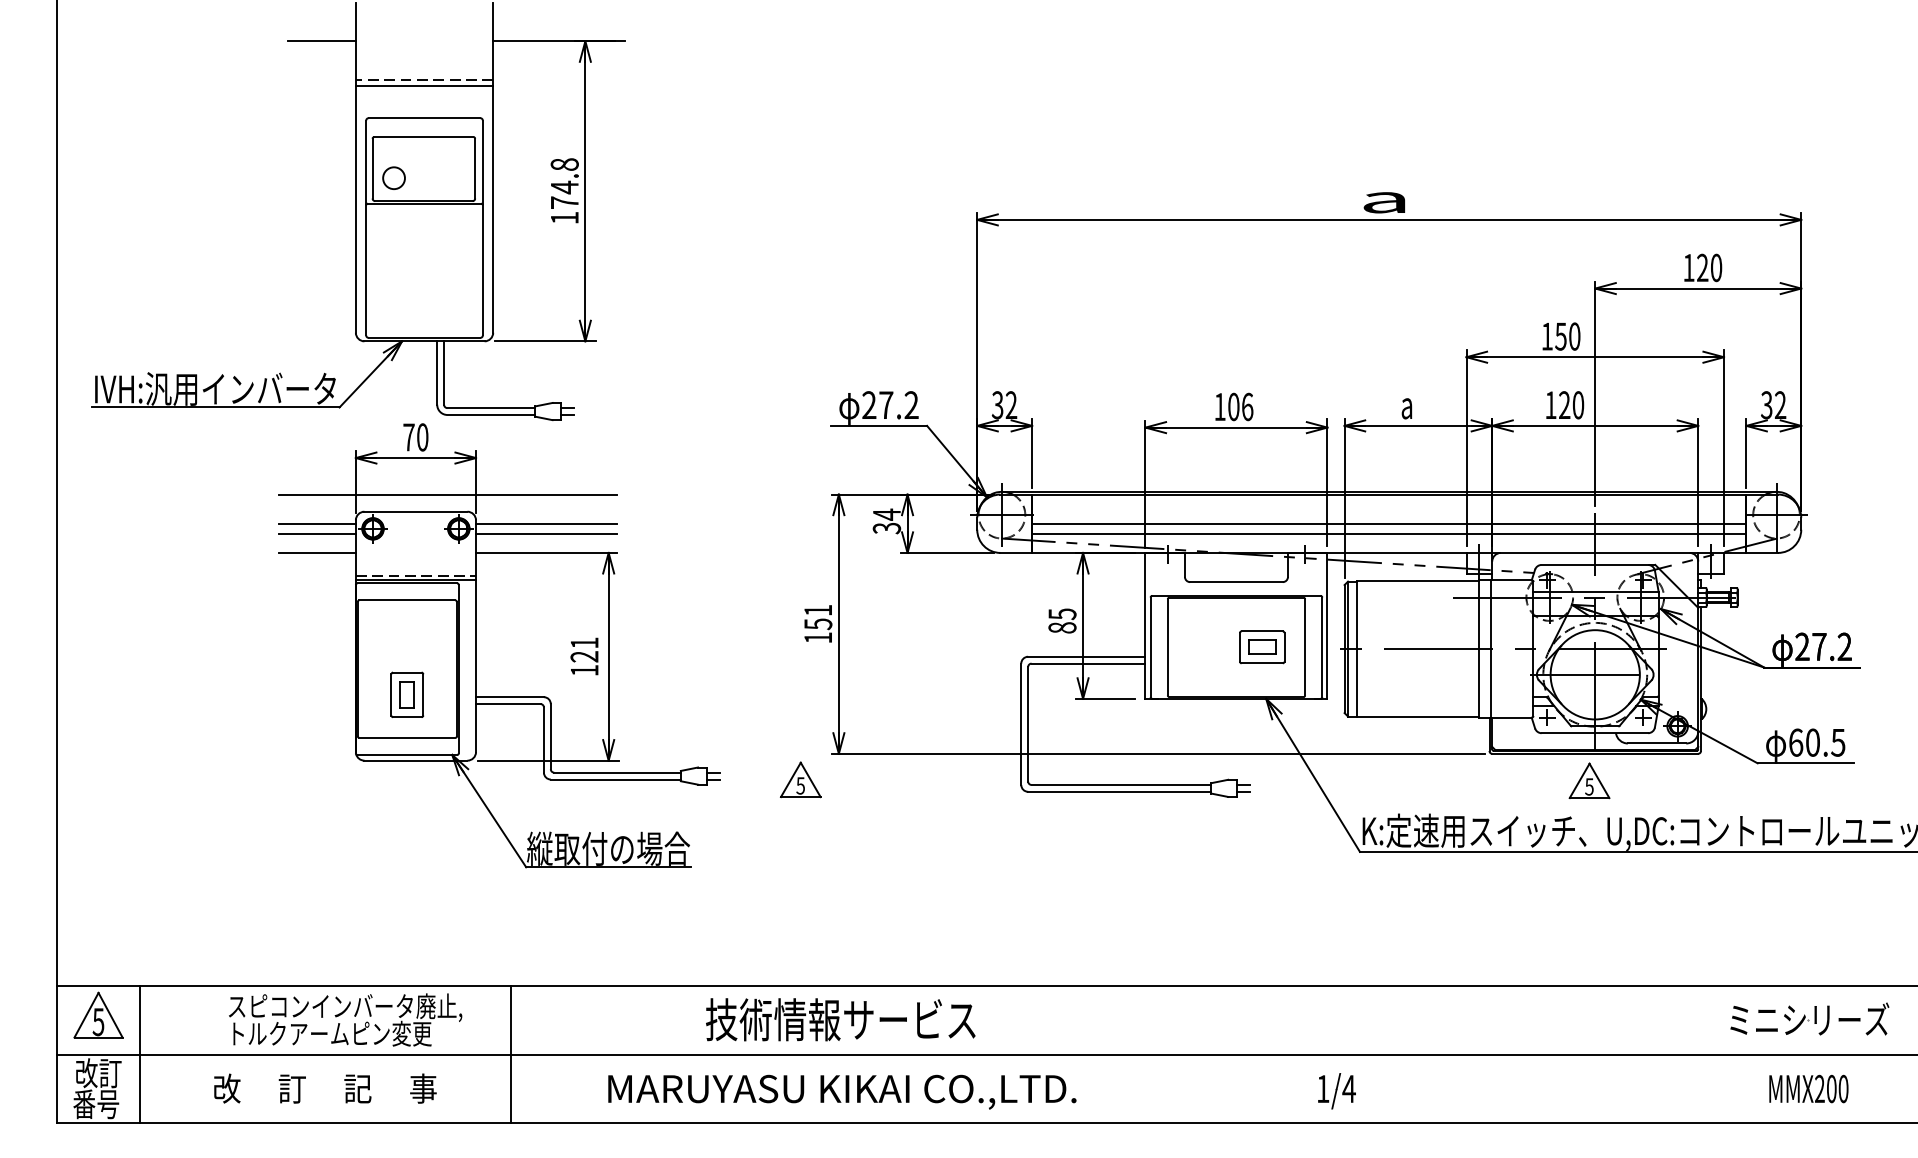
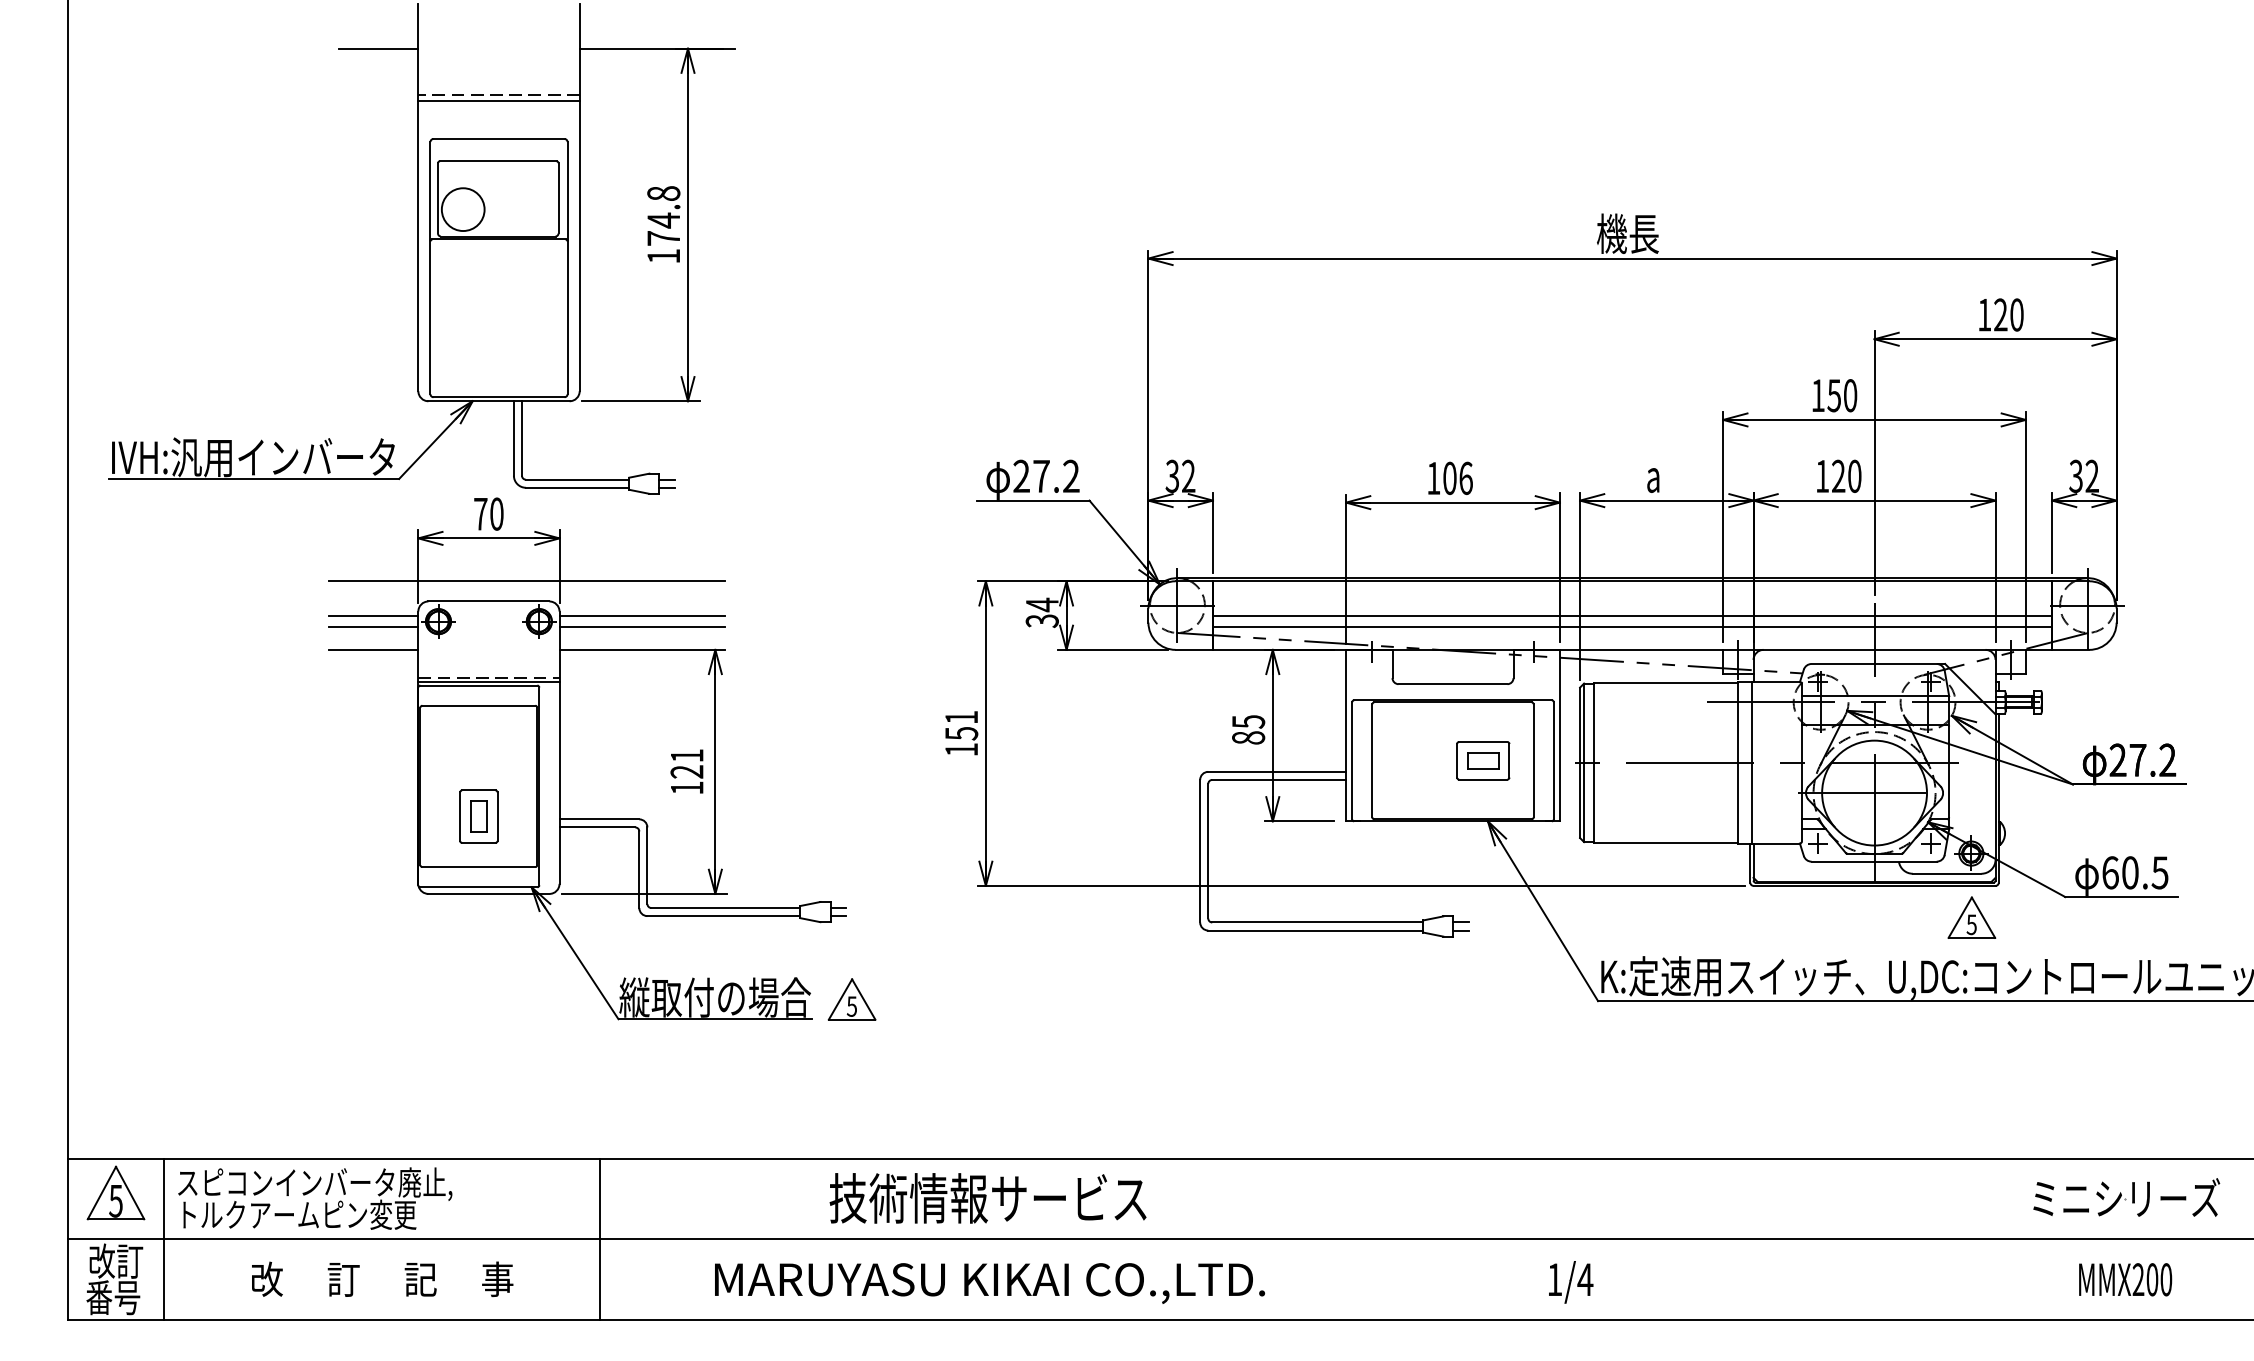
circle: (393, 178) -> (462, 209), size x1.67
text: (1384, 198) -> (1627, 233), a -> 機長
part: (800, 779) -> (851, 999), moved
part: (1589, 780) -> (1971, 917), moved
text: (345, 1019) -> (315, 1198), moved

